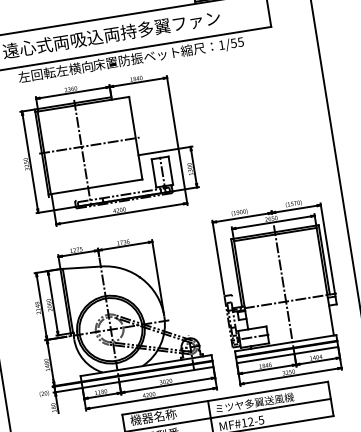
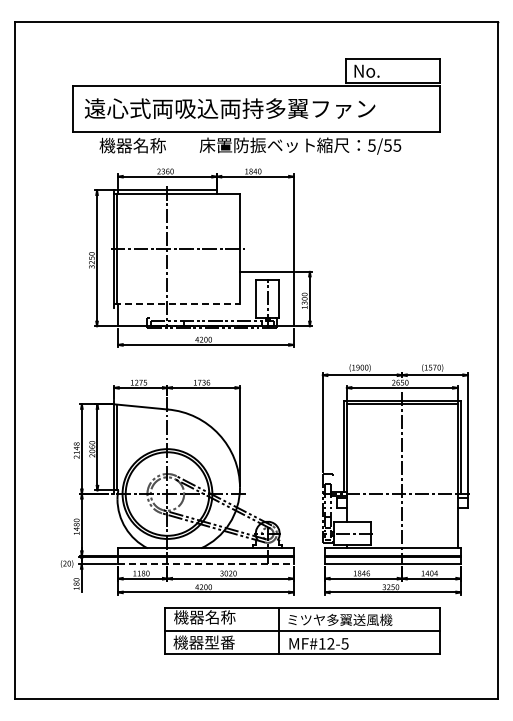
text: (221, 45) -> (371, 145), 1/55 -> 5/55
text: (55, 71) -> (148, 145), 左回転左横向 -> 機器名称
line: (95, 187) -> (177, 304), solid -> dashed
line: (147, 377) -> (205, 564), solid -> dashed

